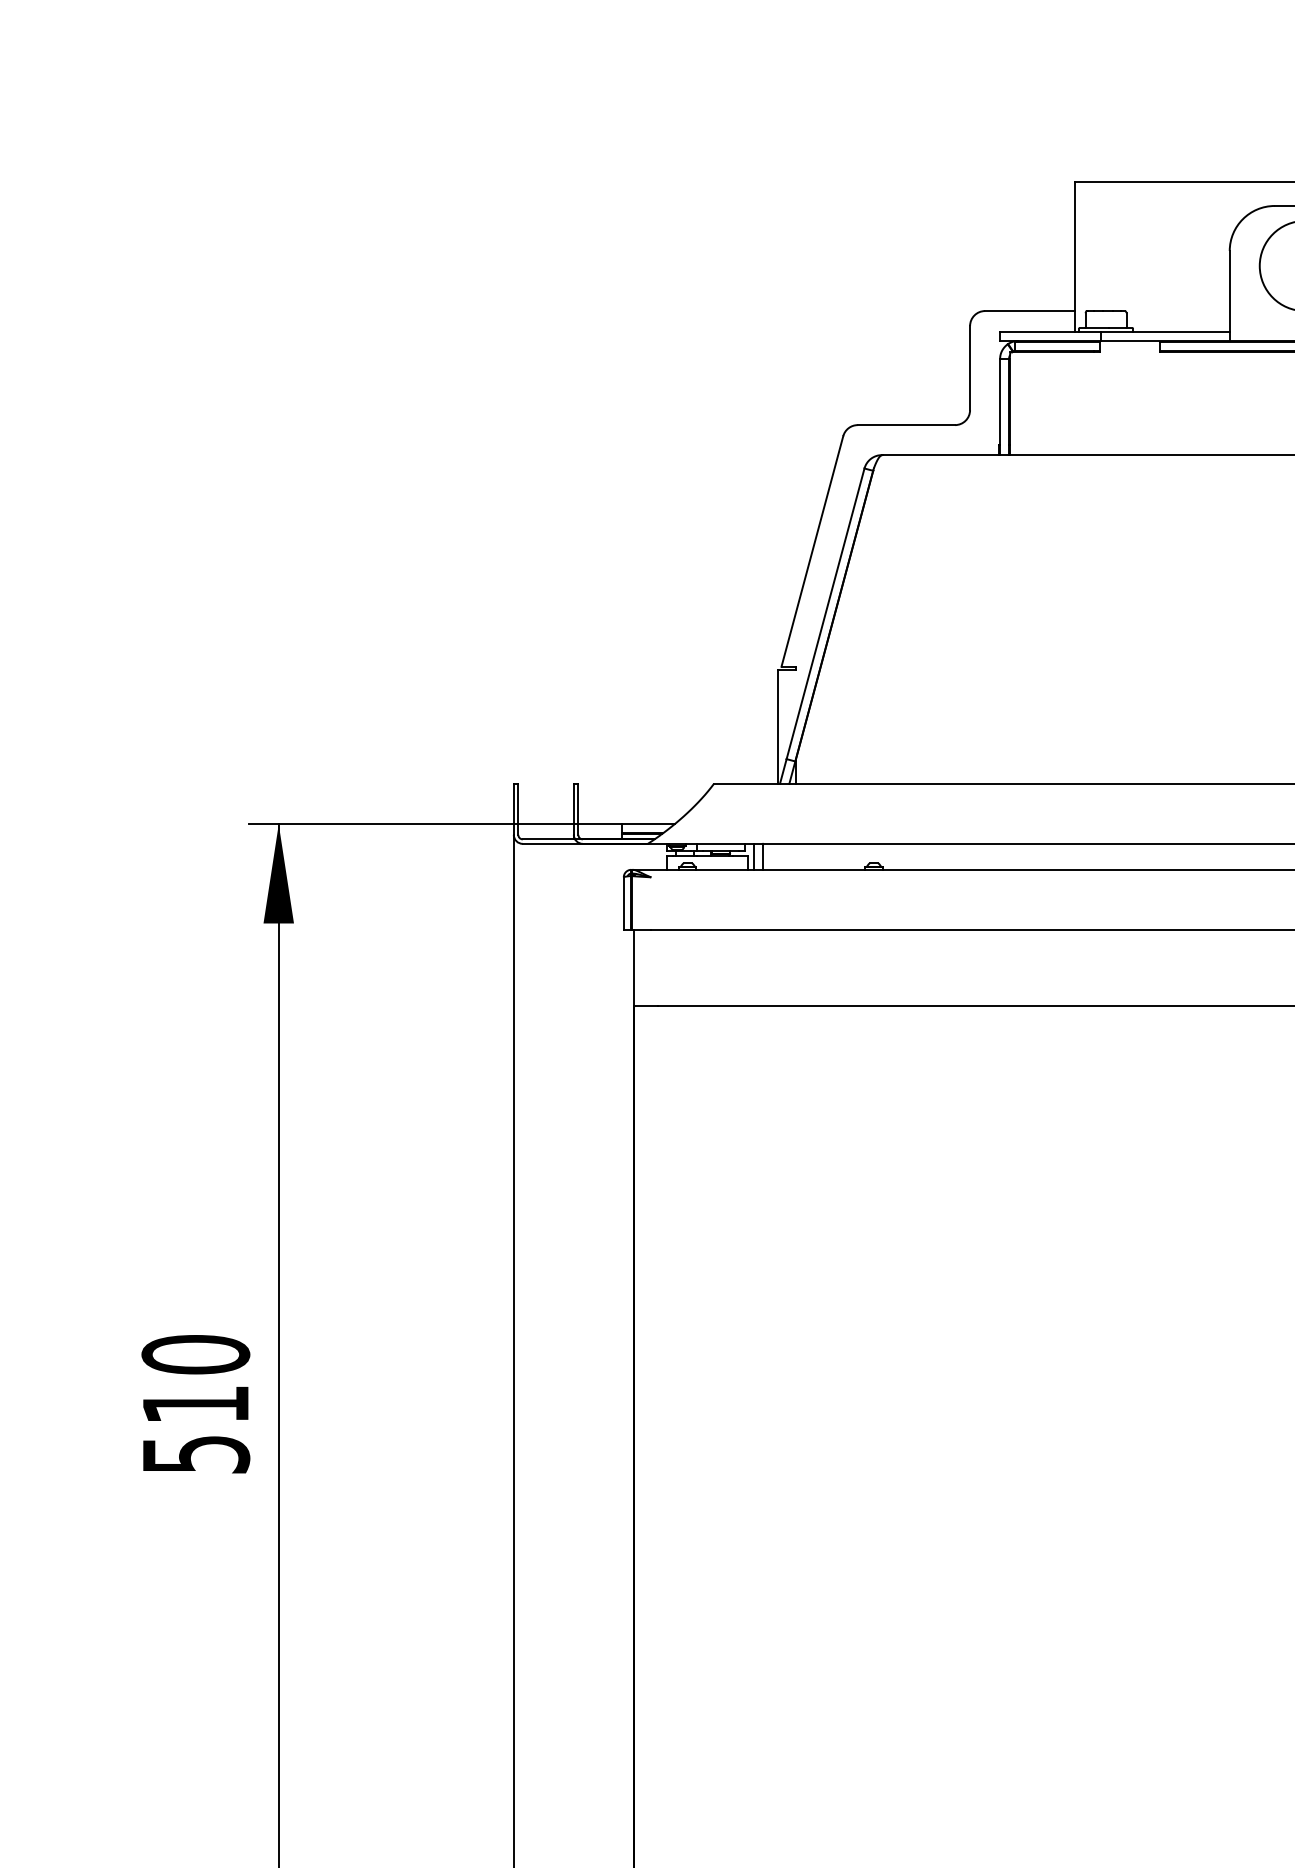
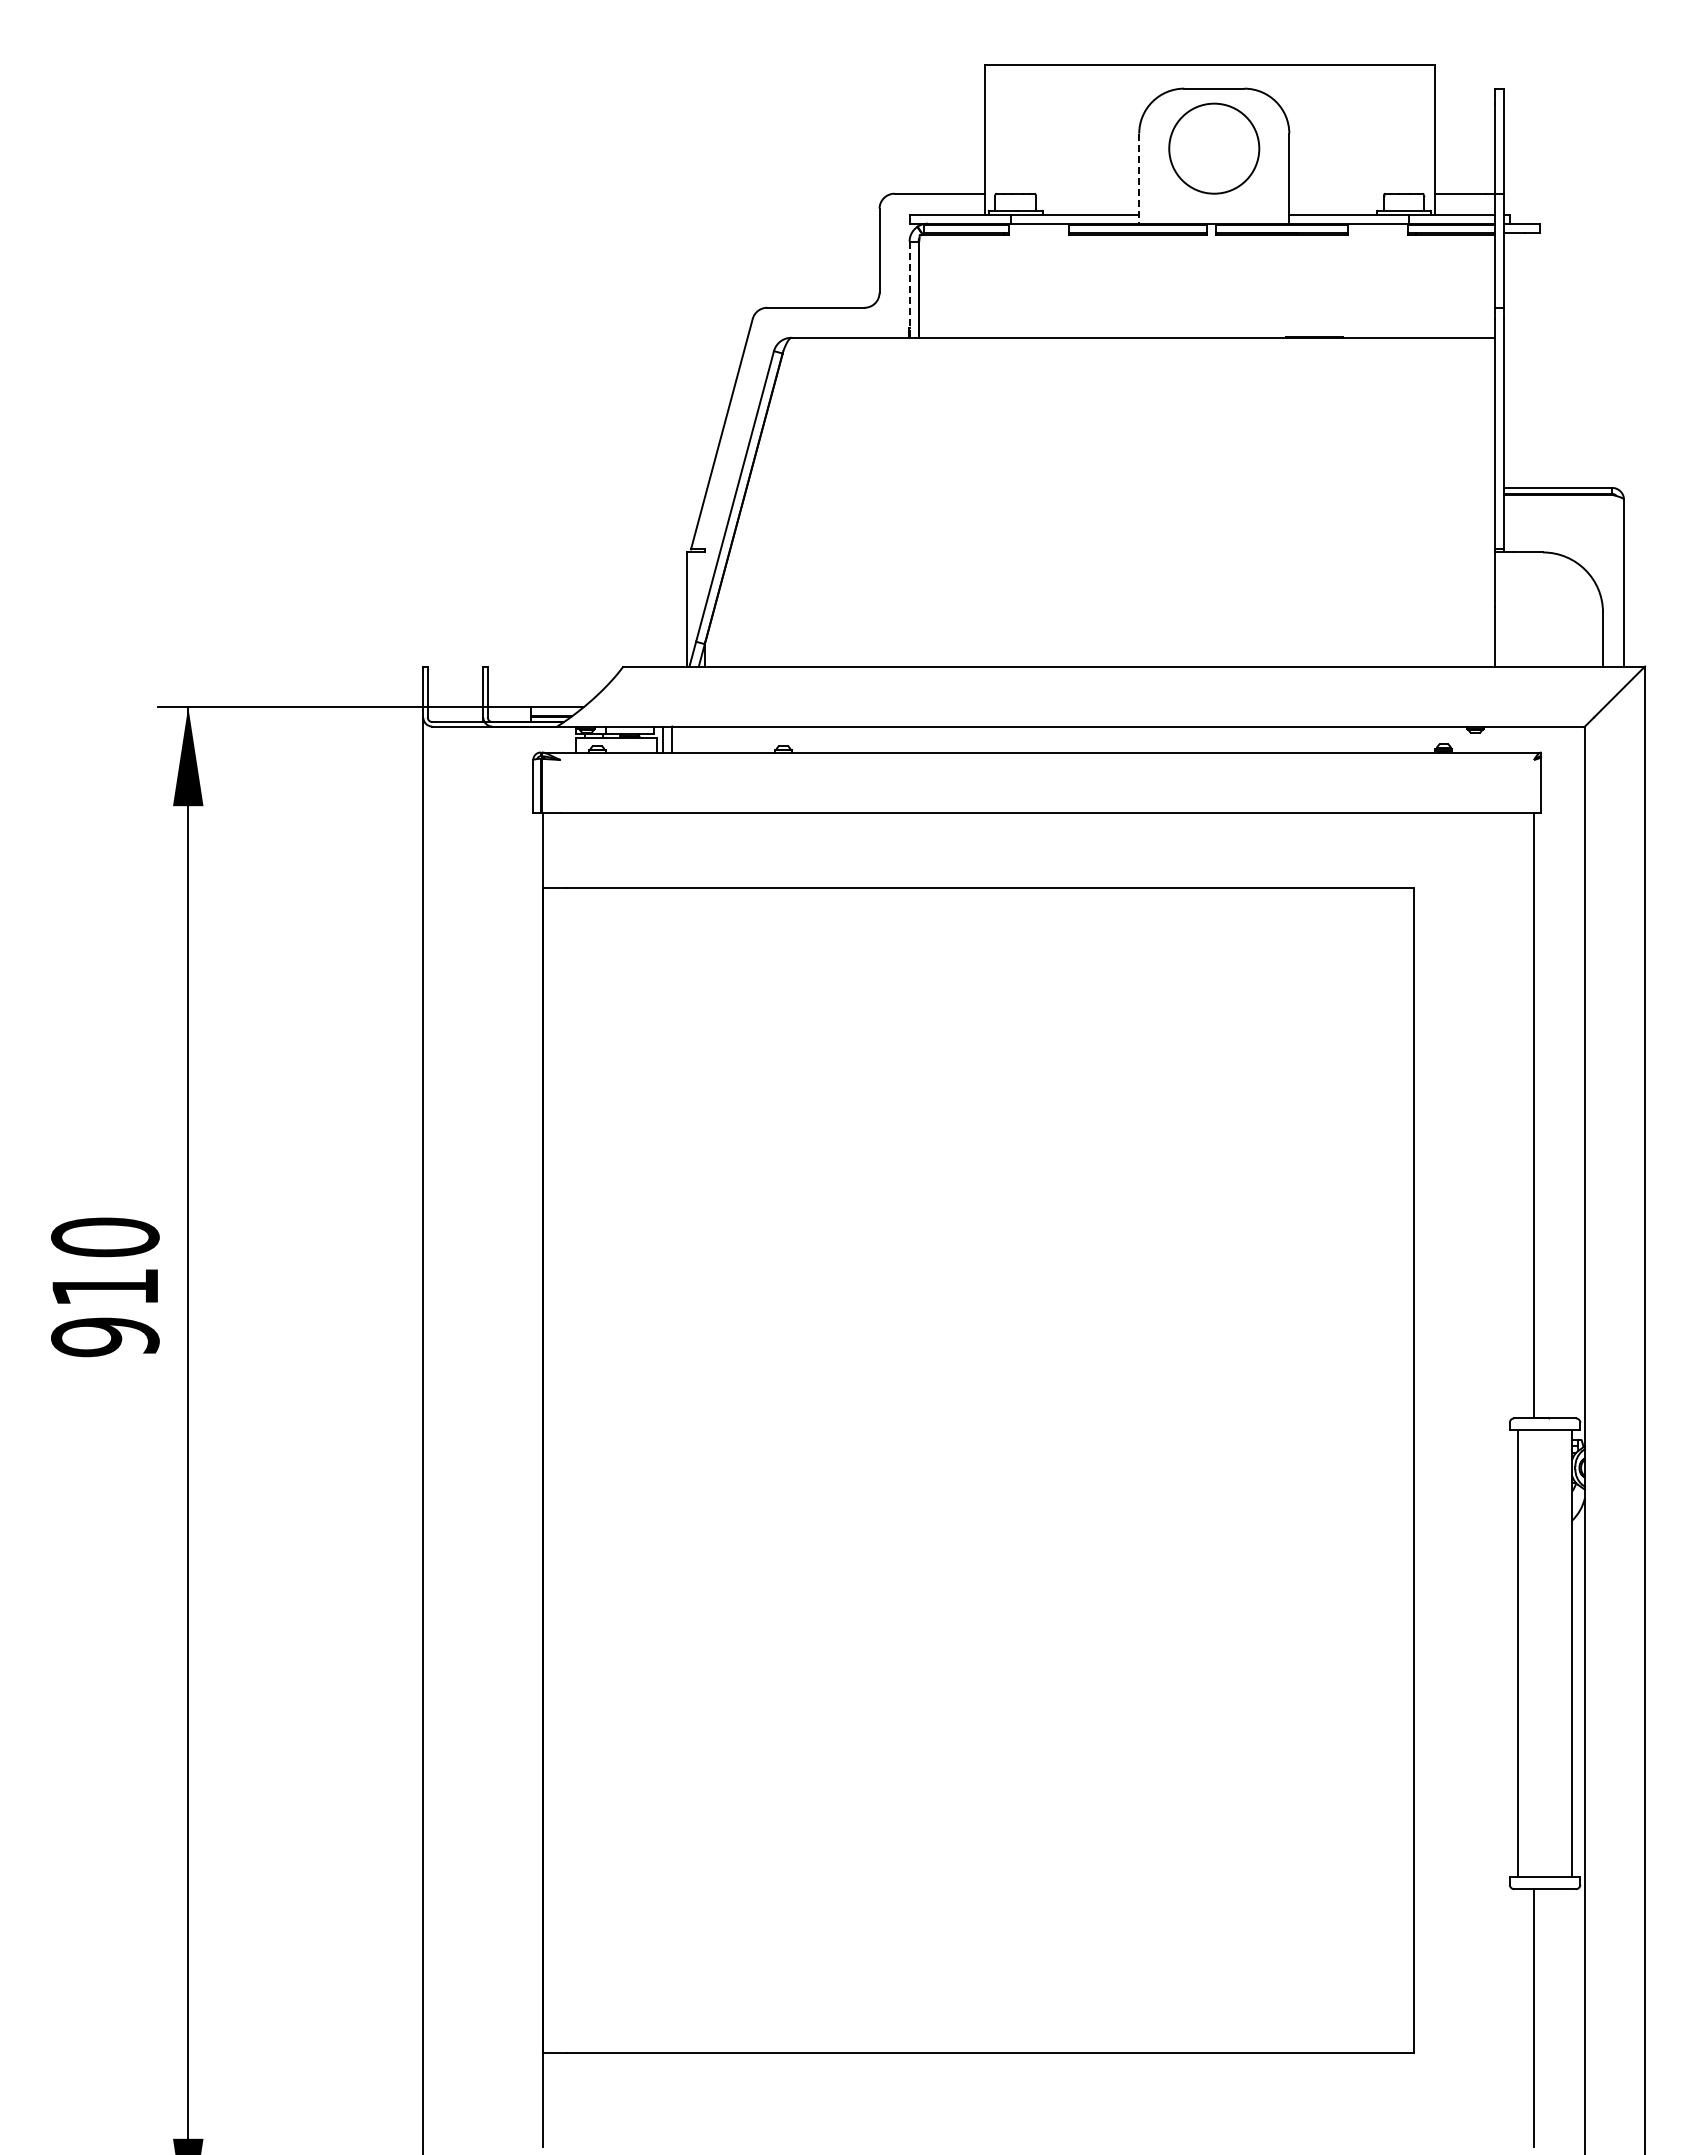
line: (1230, 296) -> (1139, 179), solid -> dashed
line: (1000, 407) -> (909, 290), solid -> dashed
text: (196, 1454) -> (105, 1337), 510 -> 910

